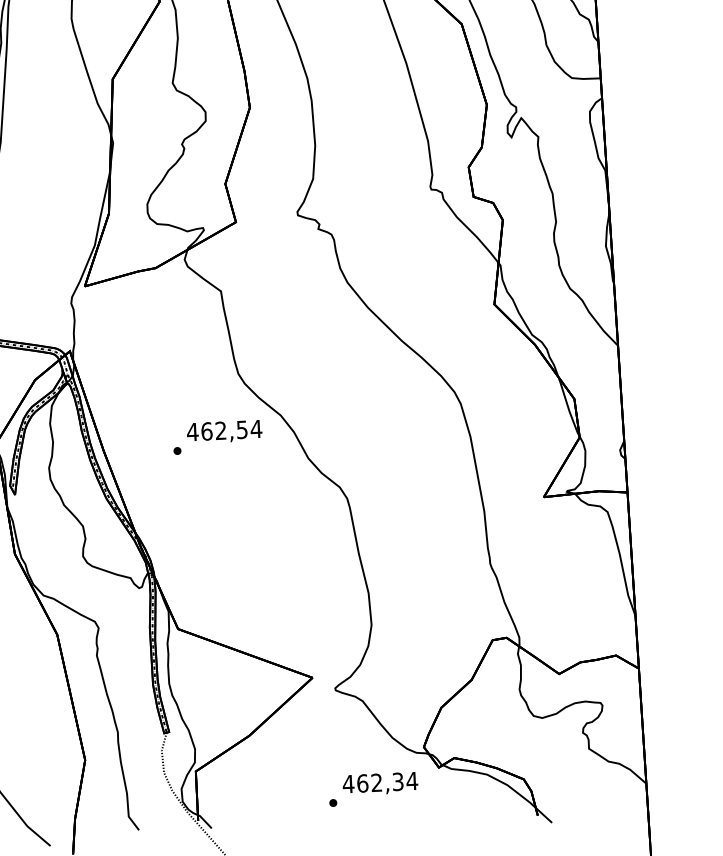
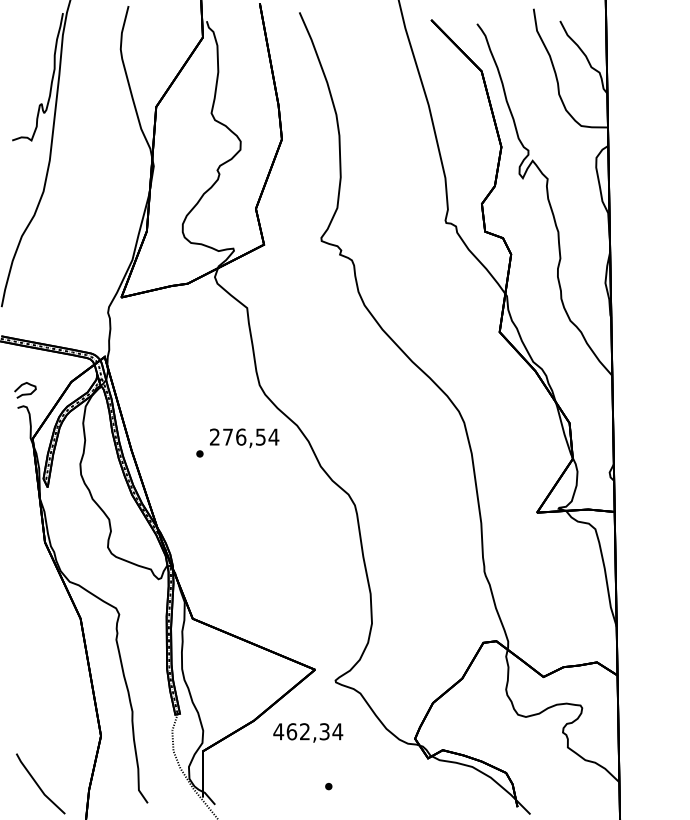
text: (206, 430) -> (227, 436), 462,54 -> 276,54
text: (380, 783) -> (308, 732), moved

